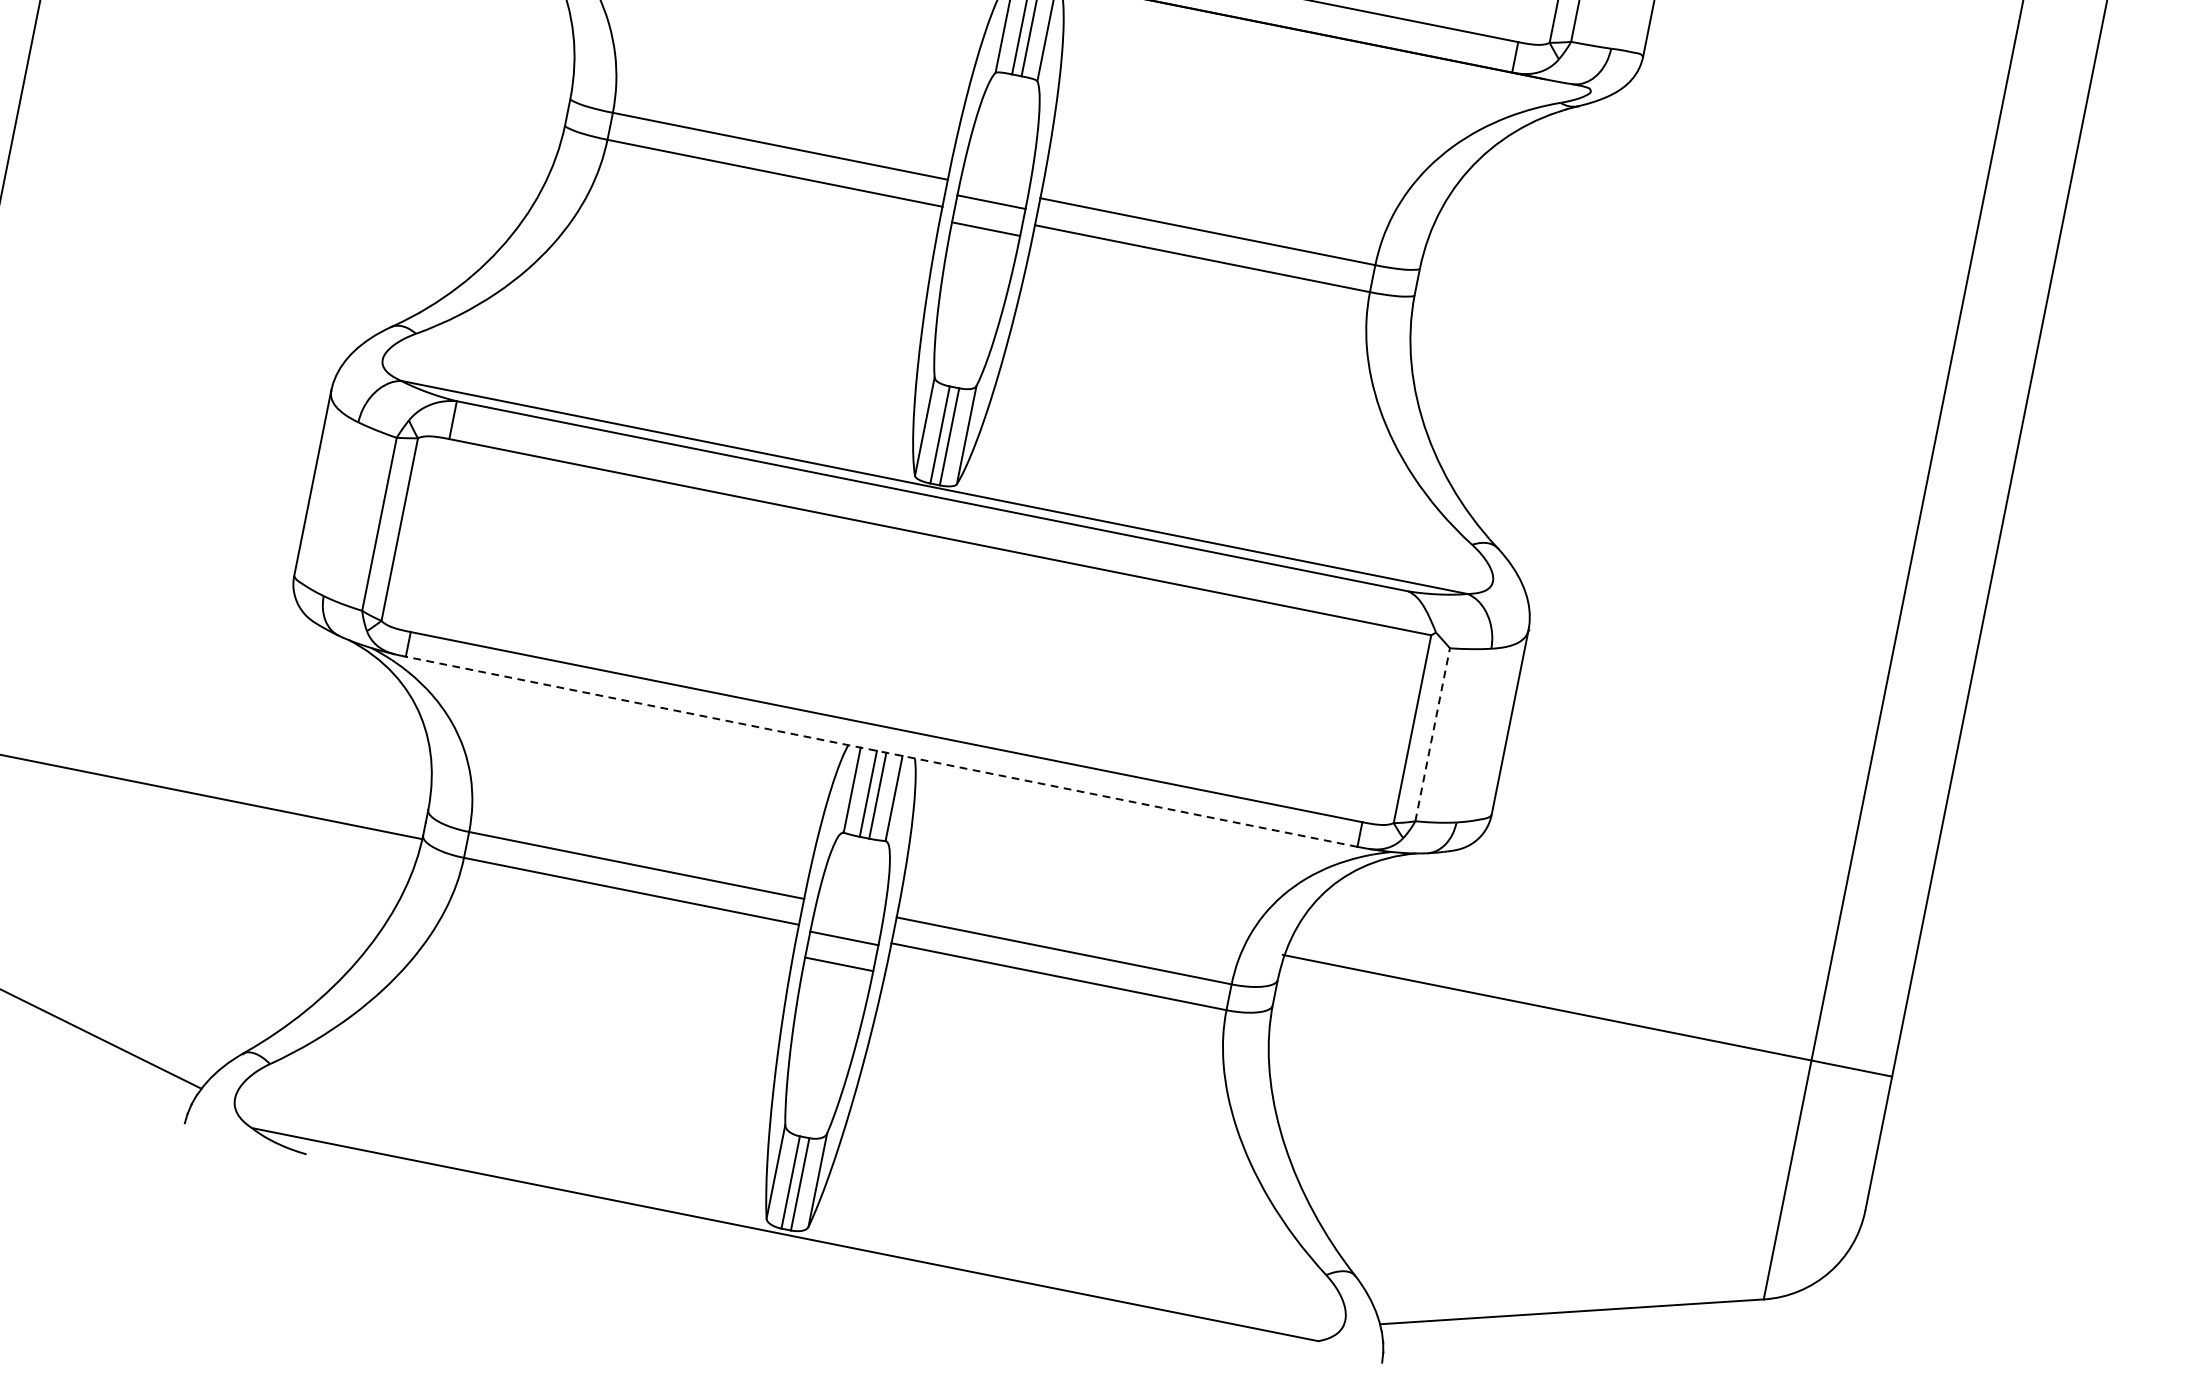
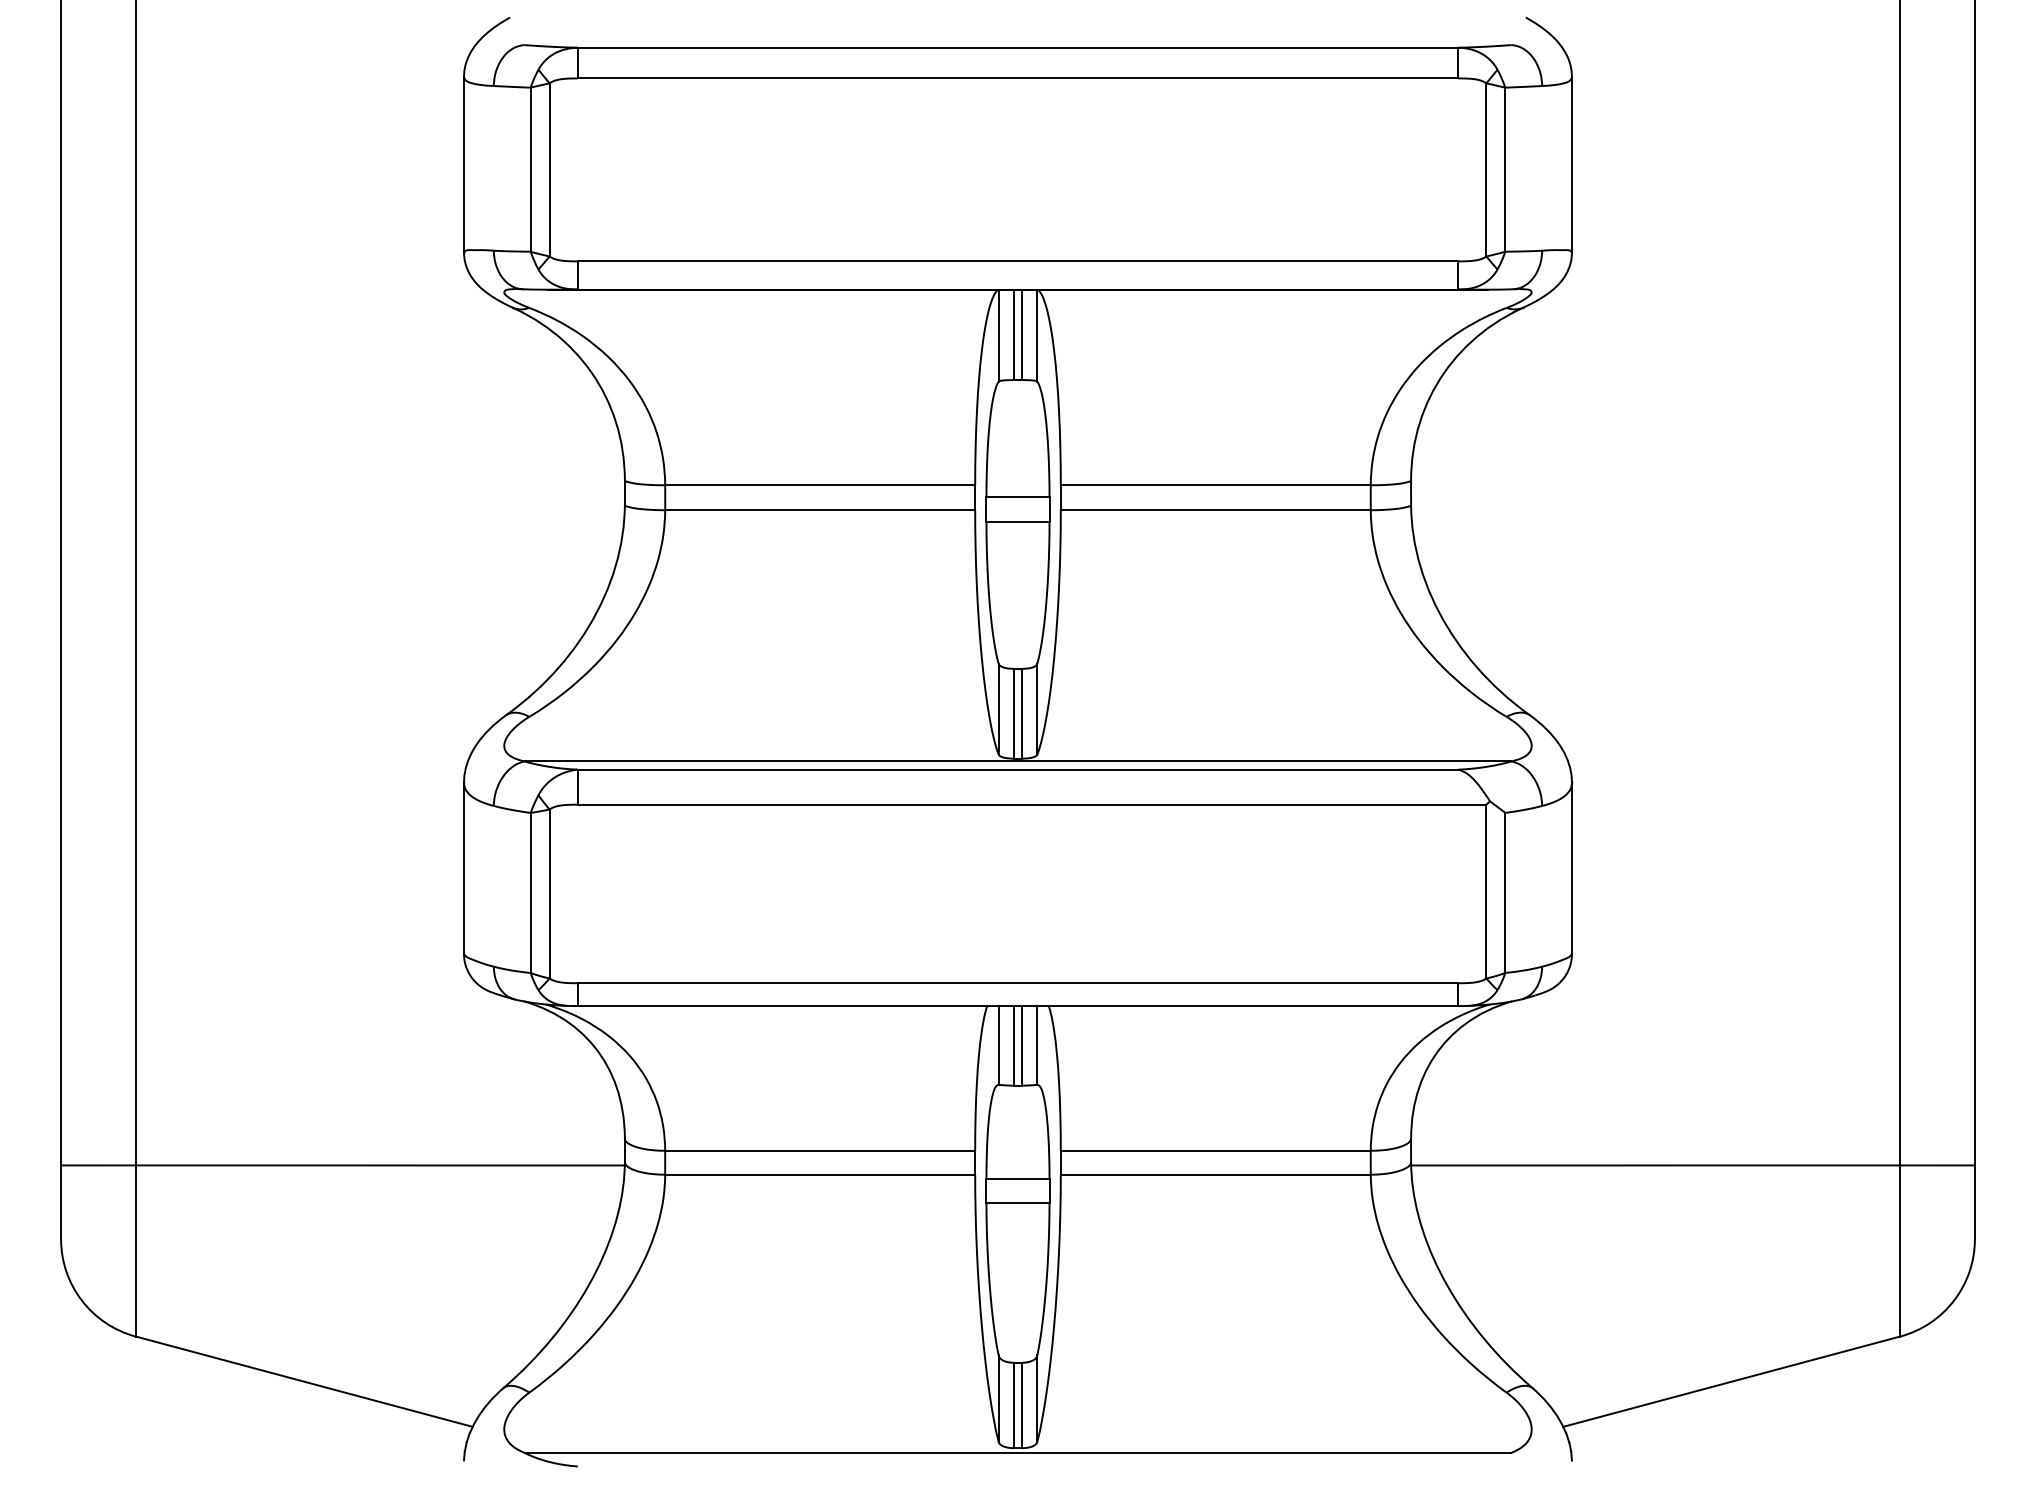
line: (1433, 734) -> (1505, 892), dashed -> solid
line: (881, 752) -> (1017, 1006), dashed -> solid
line: (1586, 1015) -> (1692, 1165), moved

